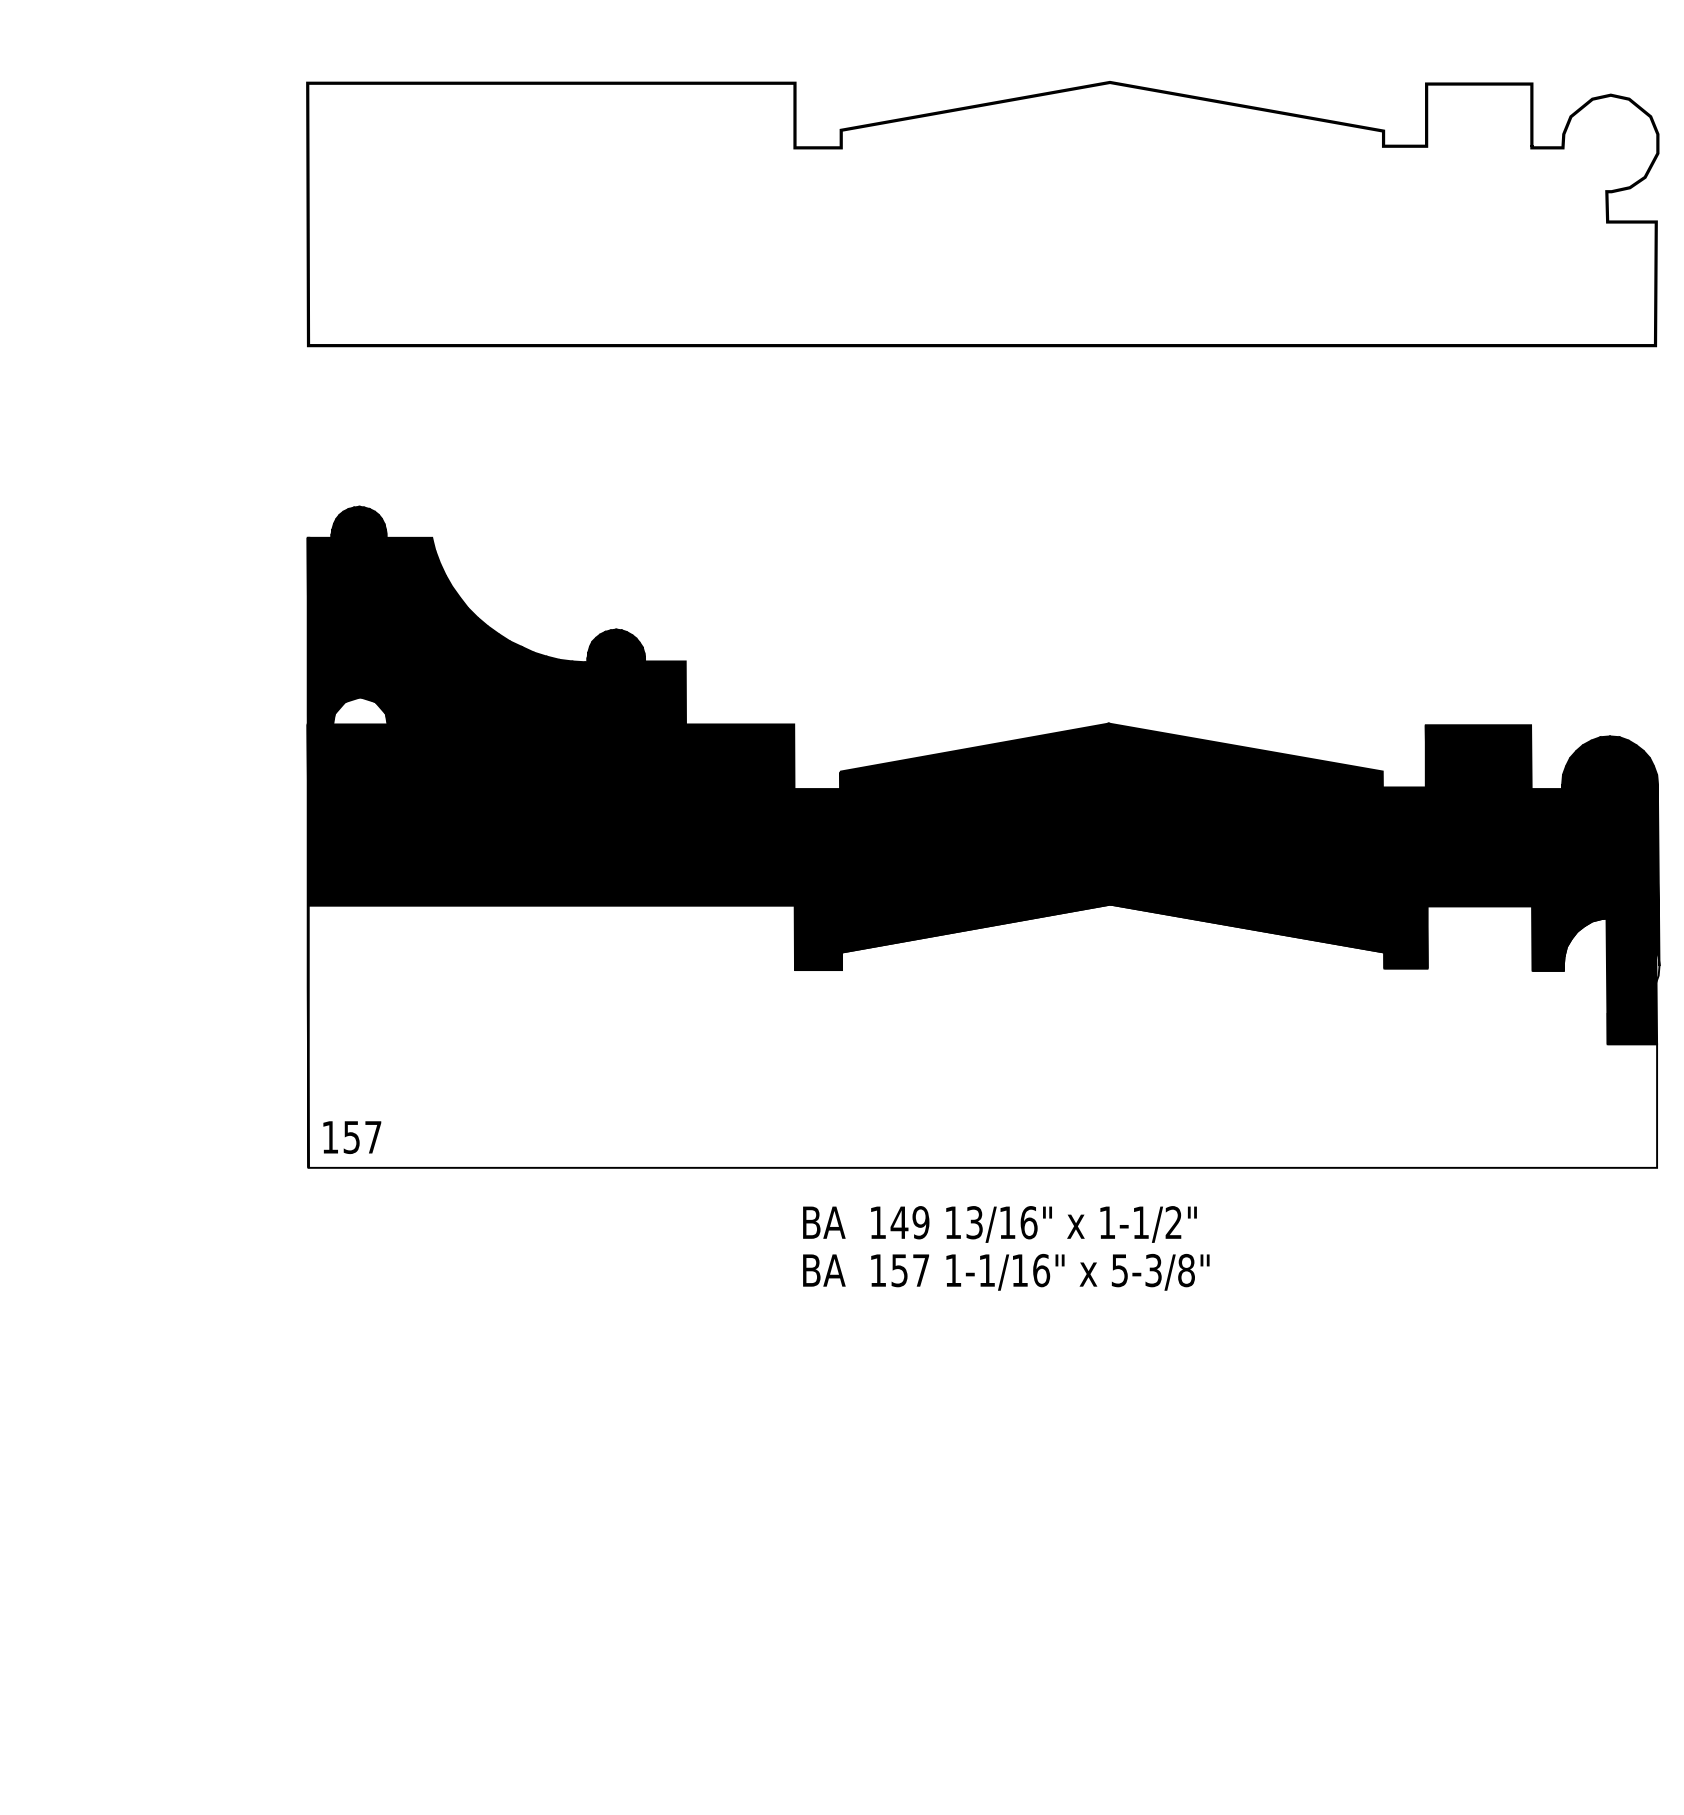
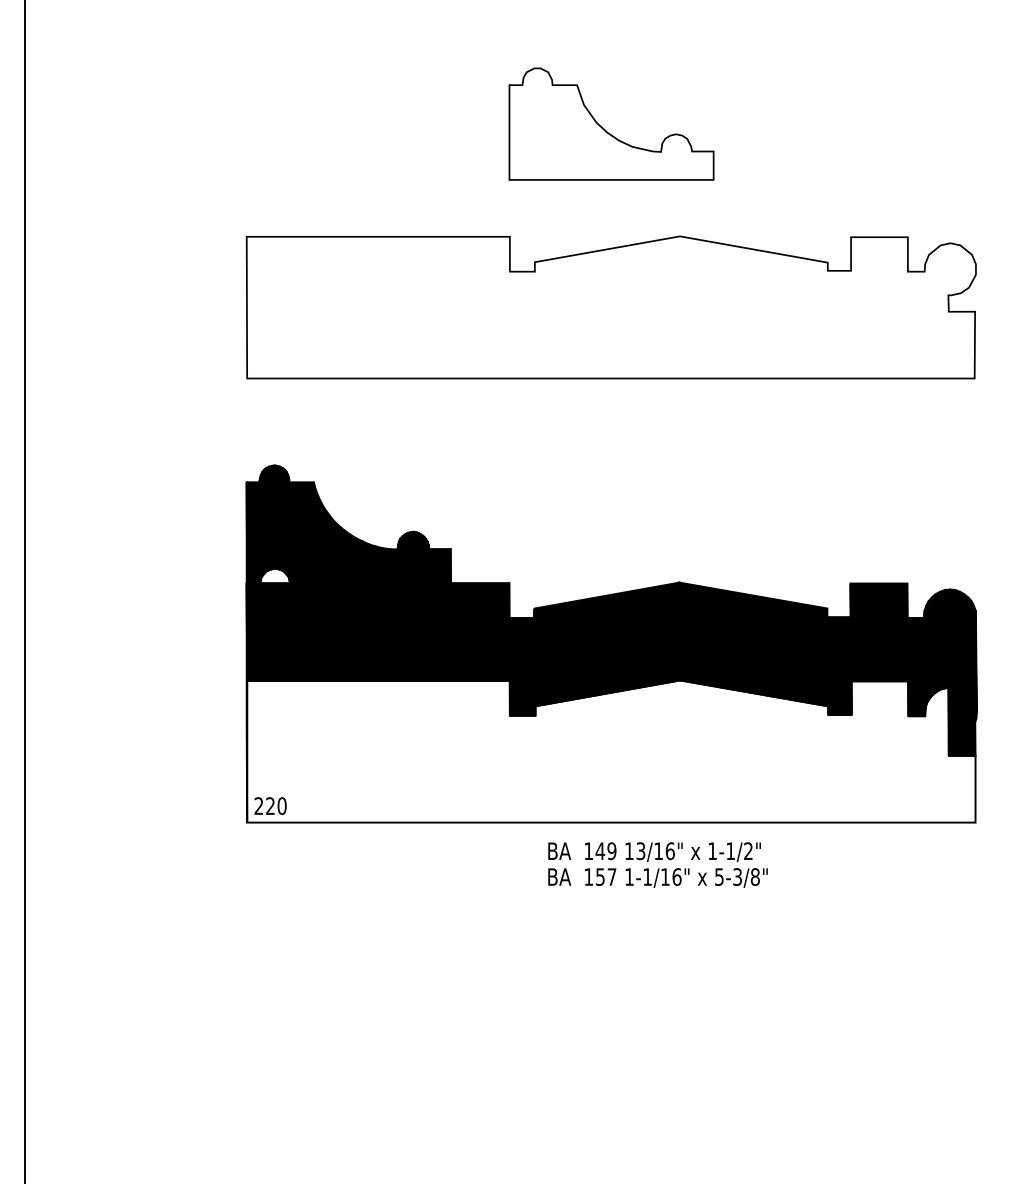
text: (351, 1138) -> (270, 806), 157 -> 220
text: (1005, 1247) -> (657, 864), moved

